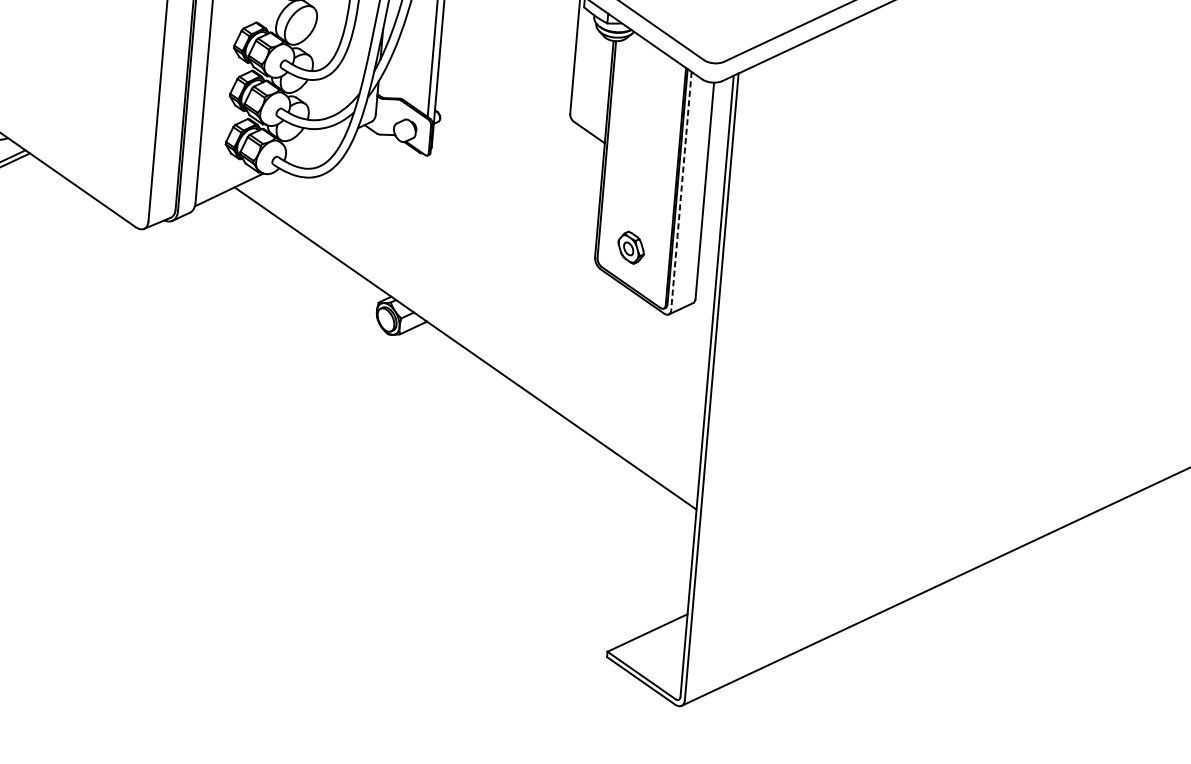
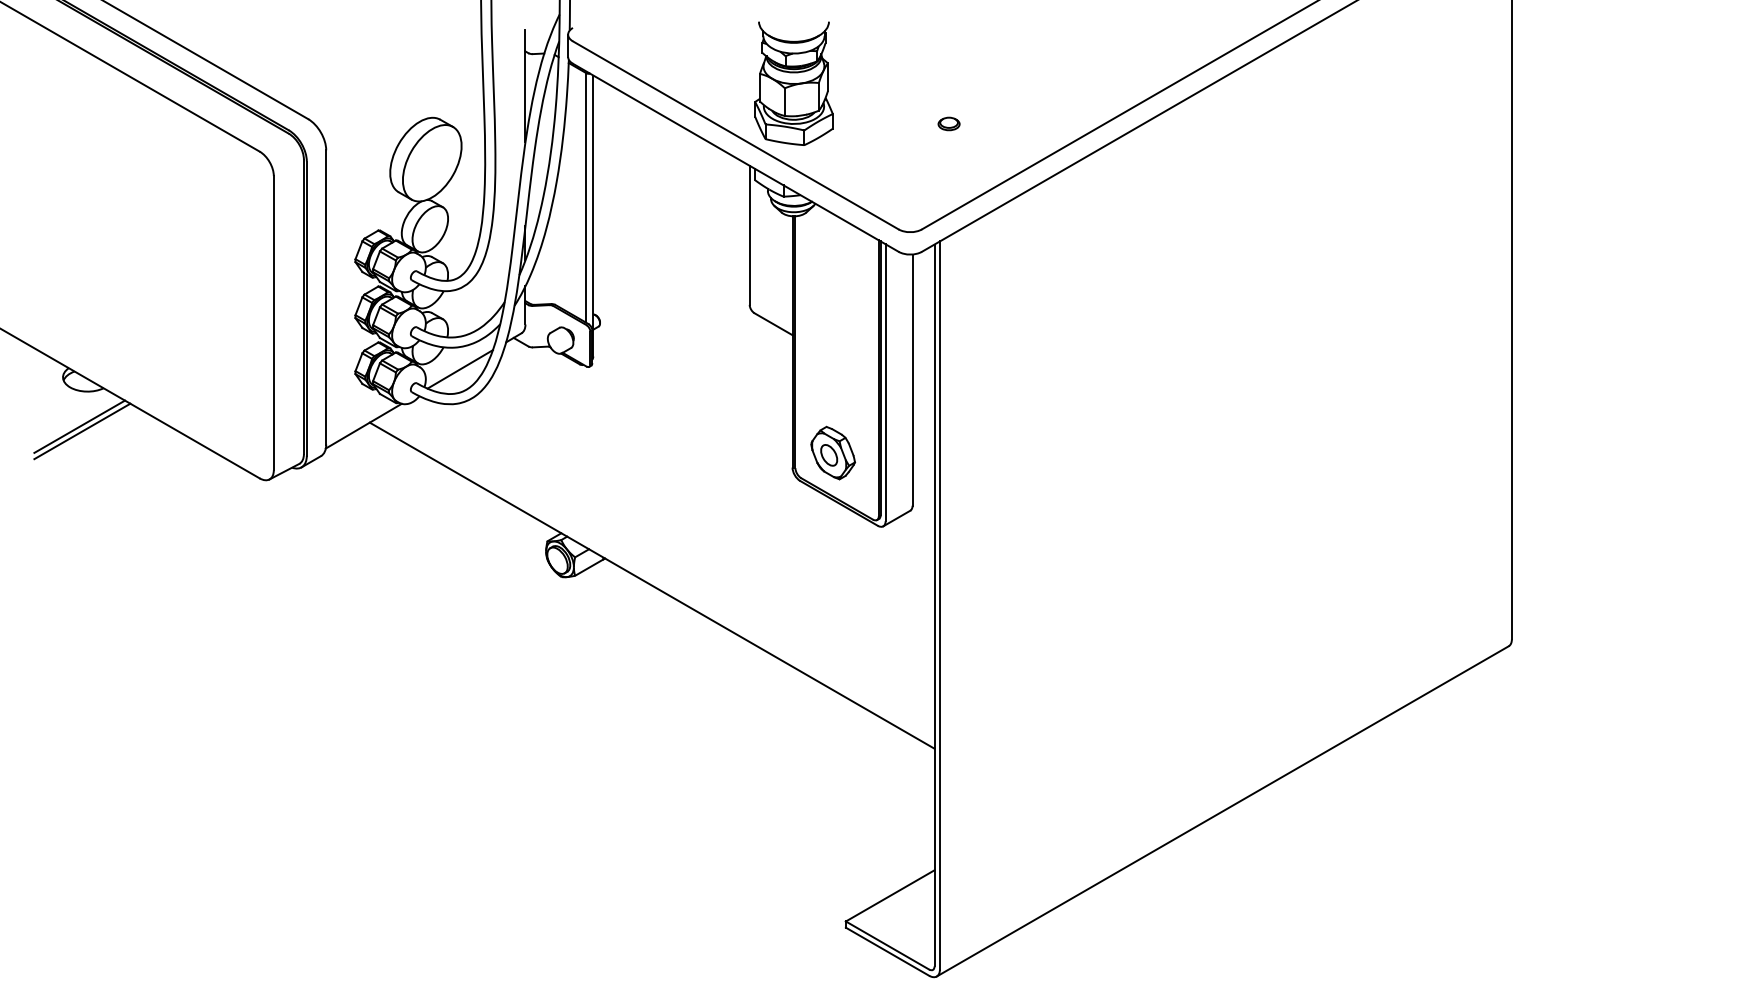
line: (315, 148) -> (459, 369), added
line: (681, 190) -> (885, 382), dashed -> solid
part: (631, 247) -> (833, 452), size x1.43

